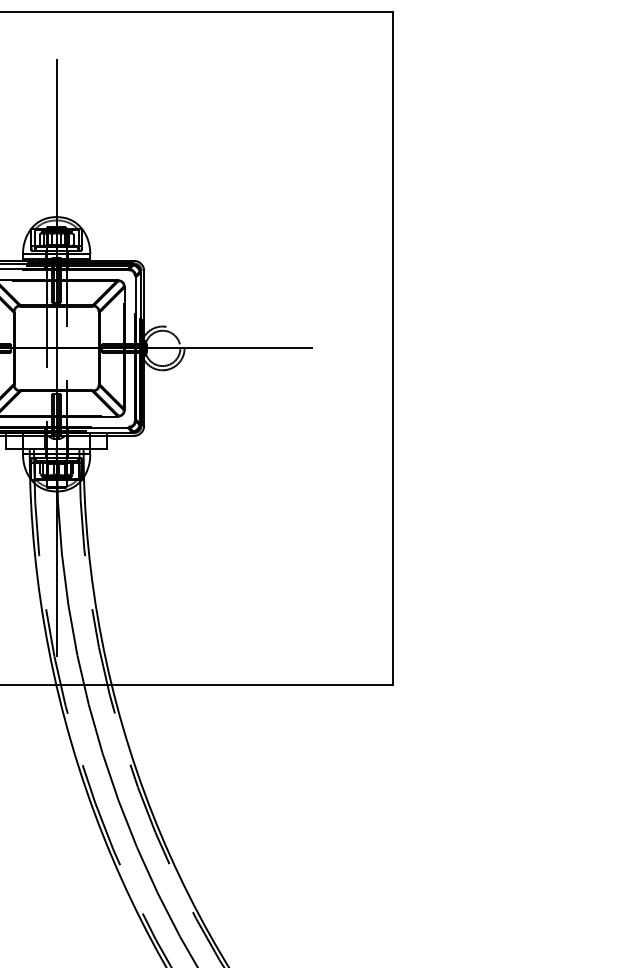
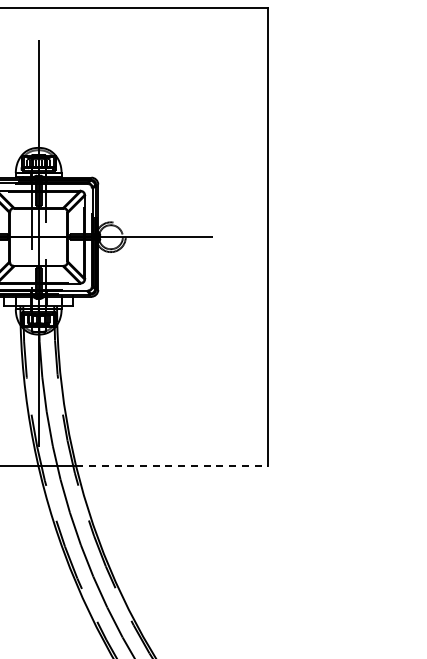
line: (253, 685) -> (172, 466), solid -> dashed

